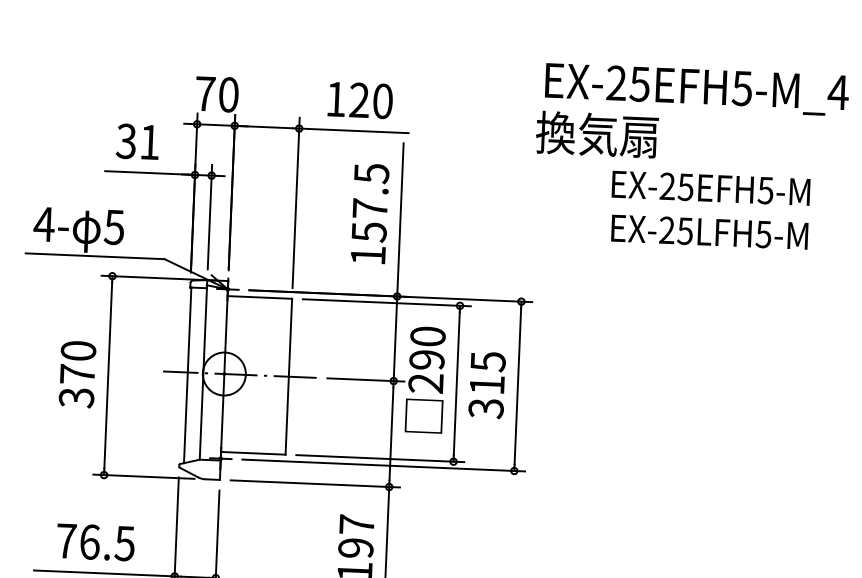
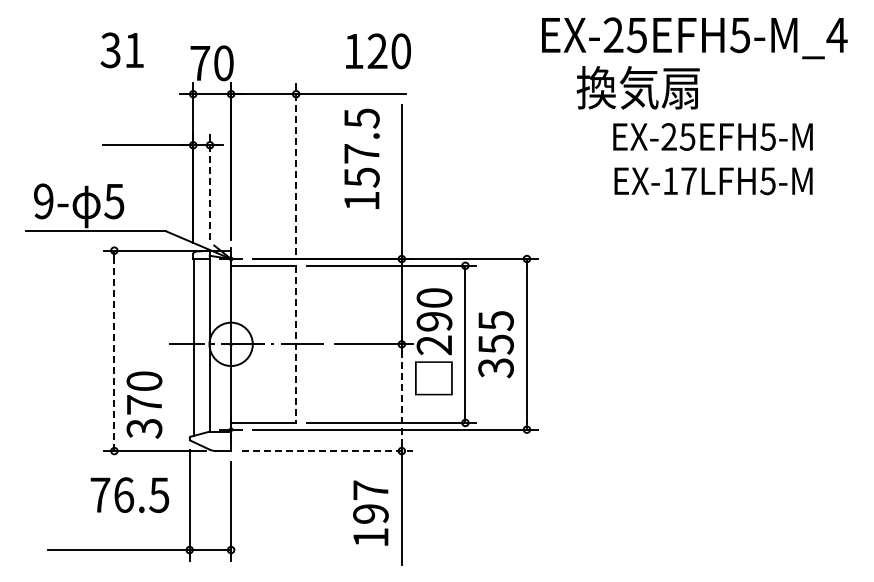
text: (360, 100) -> (378, 51), moved
text: (596, 134) -> (637, 87), moved
text: (137, 141) -> (121, 50), moved
line: (296, 203) -> (296, 169), solid -> dashed
text: (369, 213) -> (361, 158), moved
line: (210, 217) -> (210, 187), solid -> dashed
text: (44, 224) -> (43, 201), 4- -> 9-
text: (675, 231) -> (679, 181), EX-25LFH5-M -> EX-17LFH5-M
text: (77, 373) -> (144, 404), moved
line: (108, 375) -> (114, 350), solid -> dashed
line: (289, 376) -> (296, 344), solid -> dashed
text: (486, 385) -> (495, 344), 315 -> 355
line: (391, 433) -> (401, 397), solid -> dashed
line: (315, 484) -> (327, 451), solid -> dashed
text: (95, 541) -> (129, 494), moved

